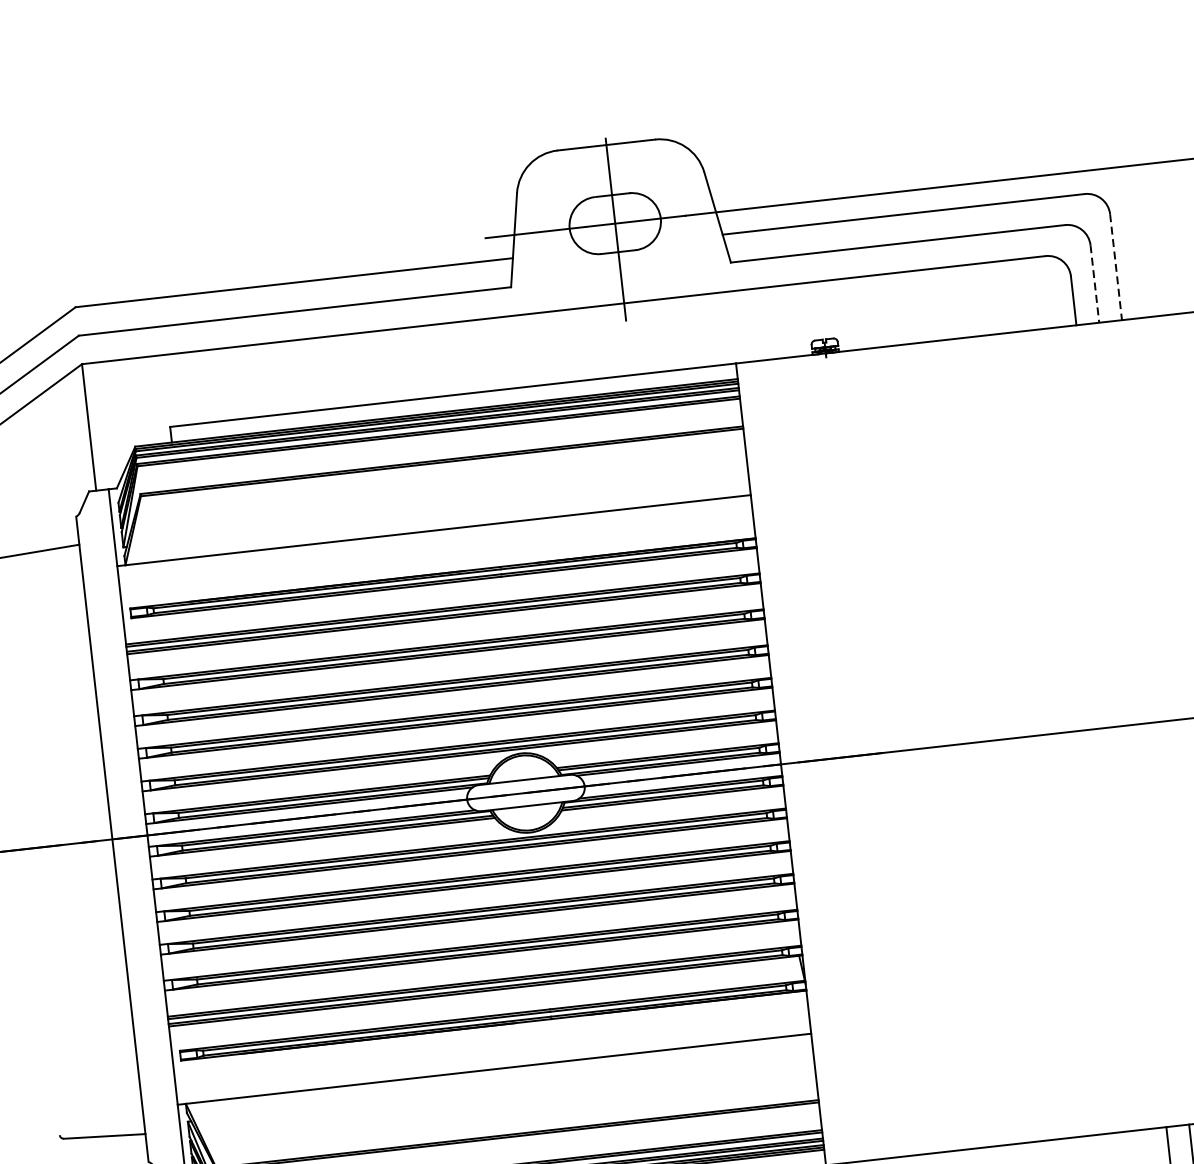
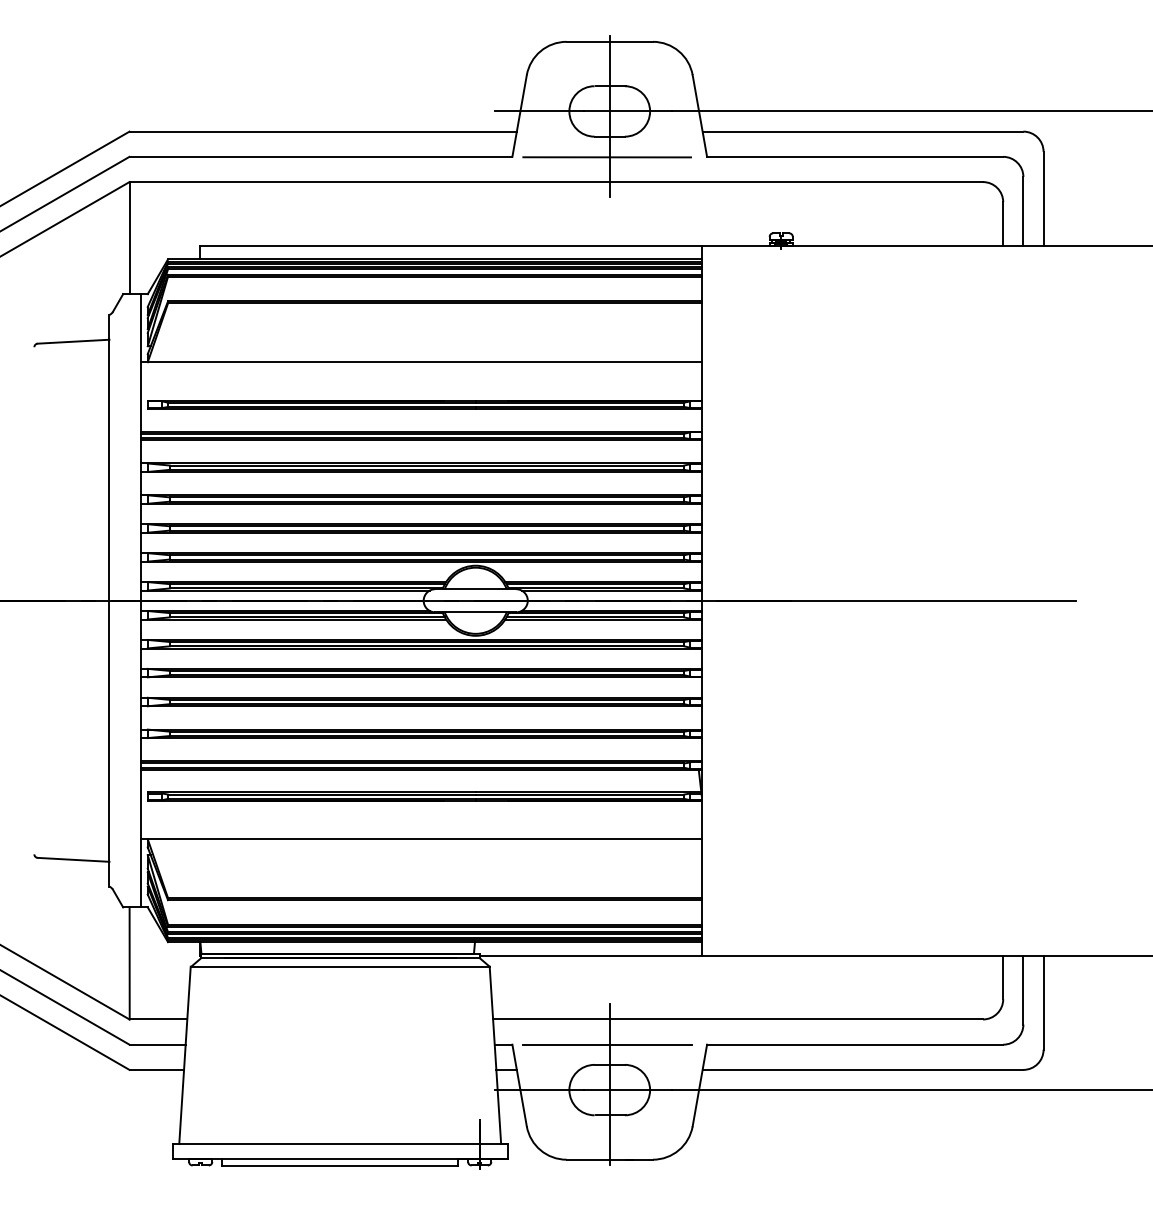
line: (1115, 266) -> (1043, 198), dashed -> solid
line: (618, 275) -> (607, 157), added
line: (1095, 284) -> (1023, 211), dashed -> solid

